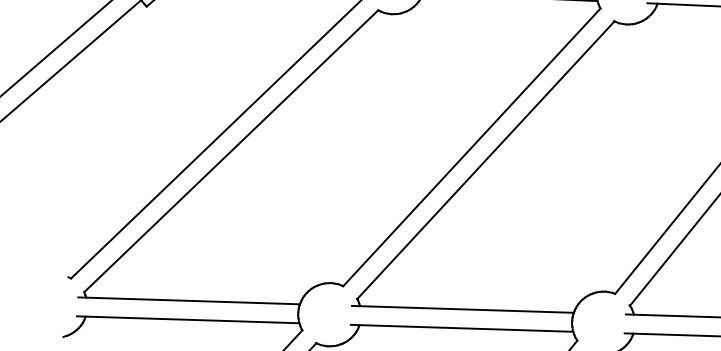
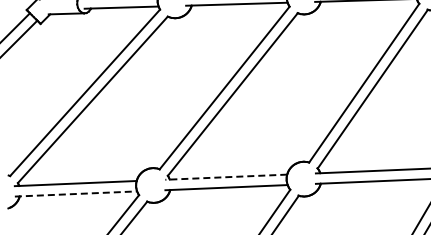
line: (461, 309) -> (225, 177), solid -> dashed
line: (189, 318) -> (76, 193), solid -> dashed

